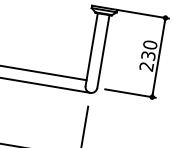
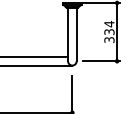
text: (148, 55) -> (109, 31), 230 -> 334

